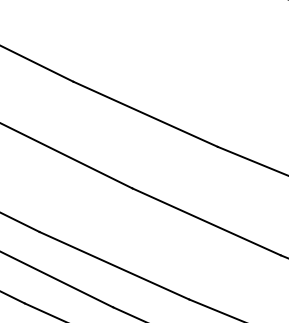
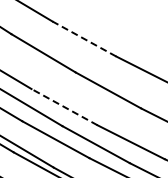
line: (143, 113) -> (83, 38), solid -> dashed
line: (114, 266) -> (64, 107), solid -> dashed

